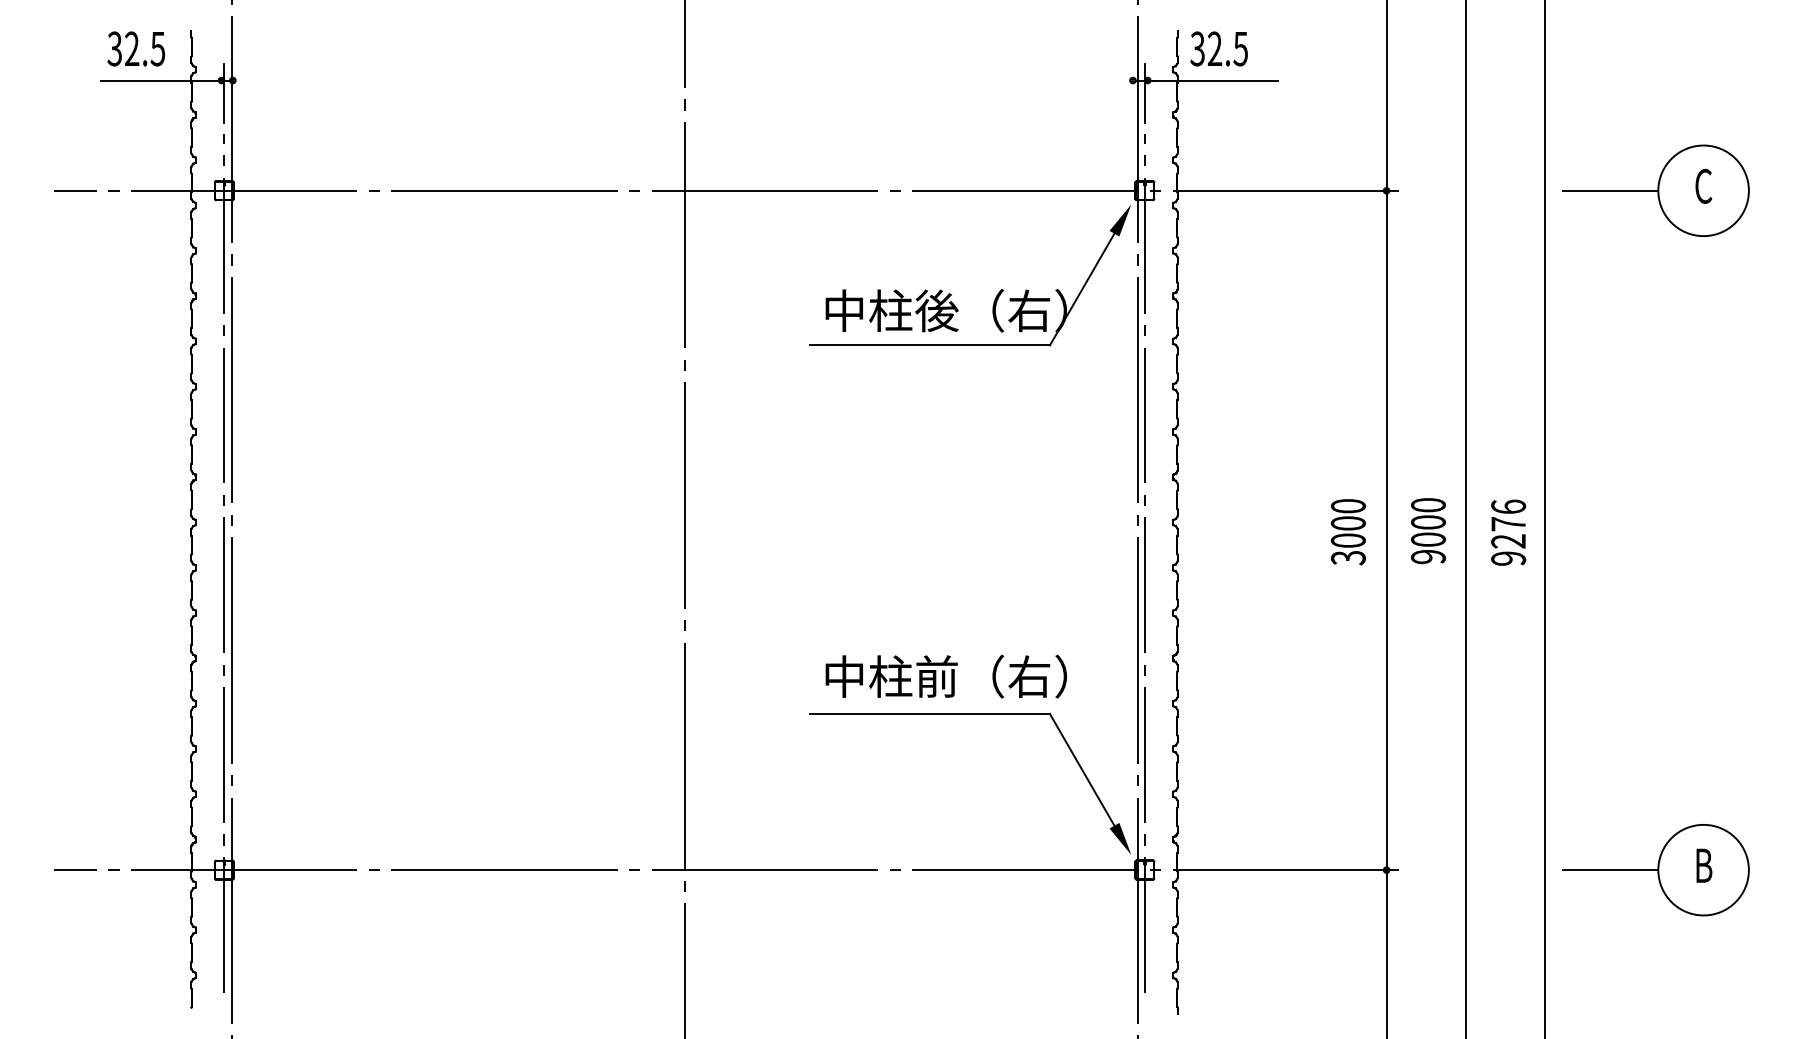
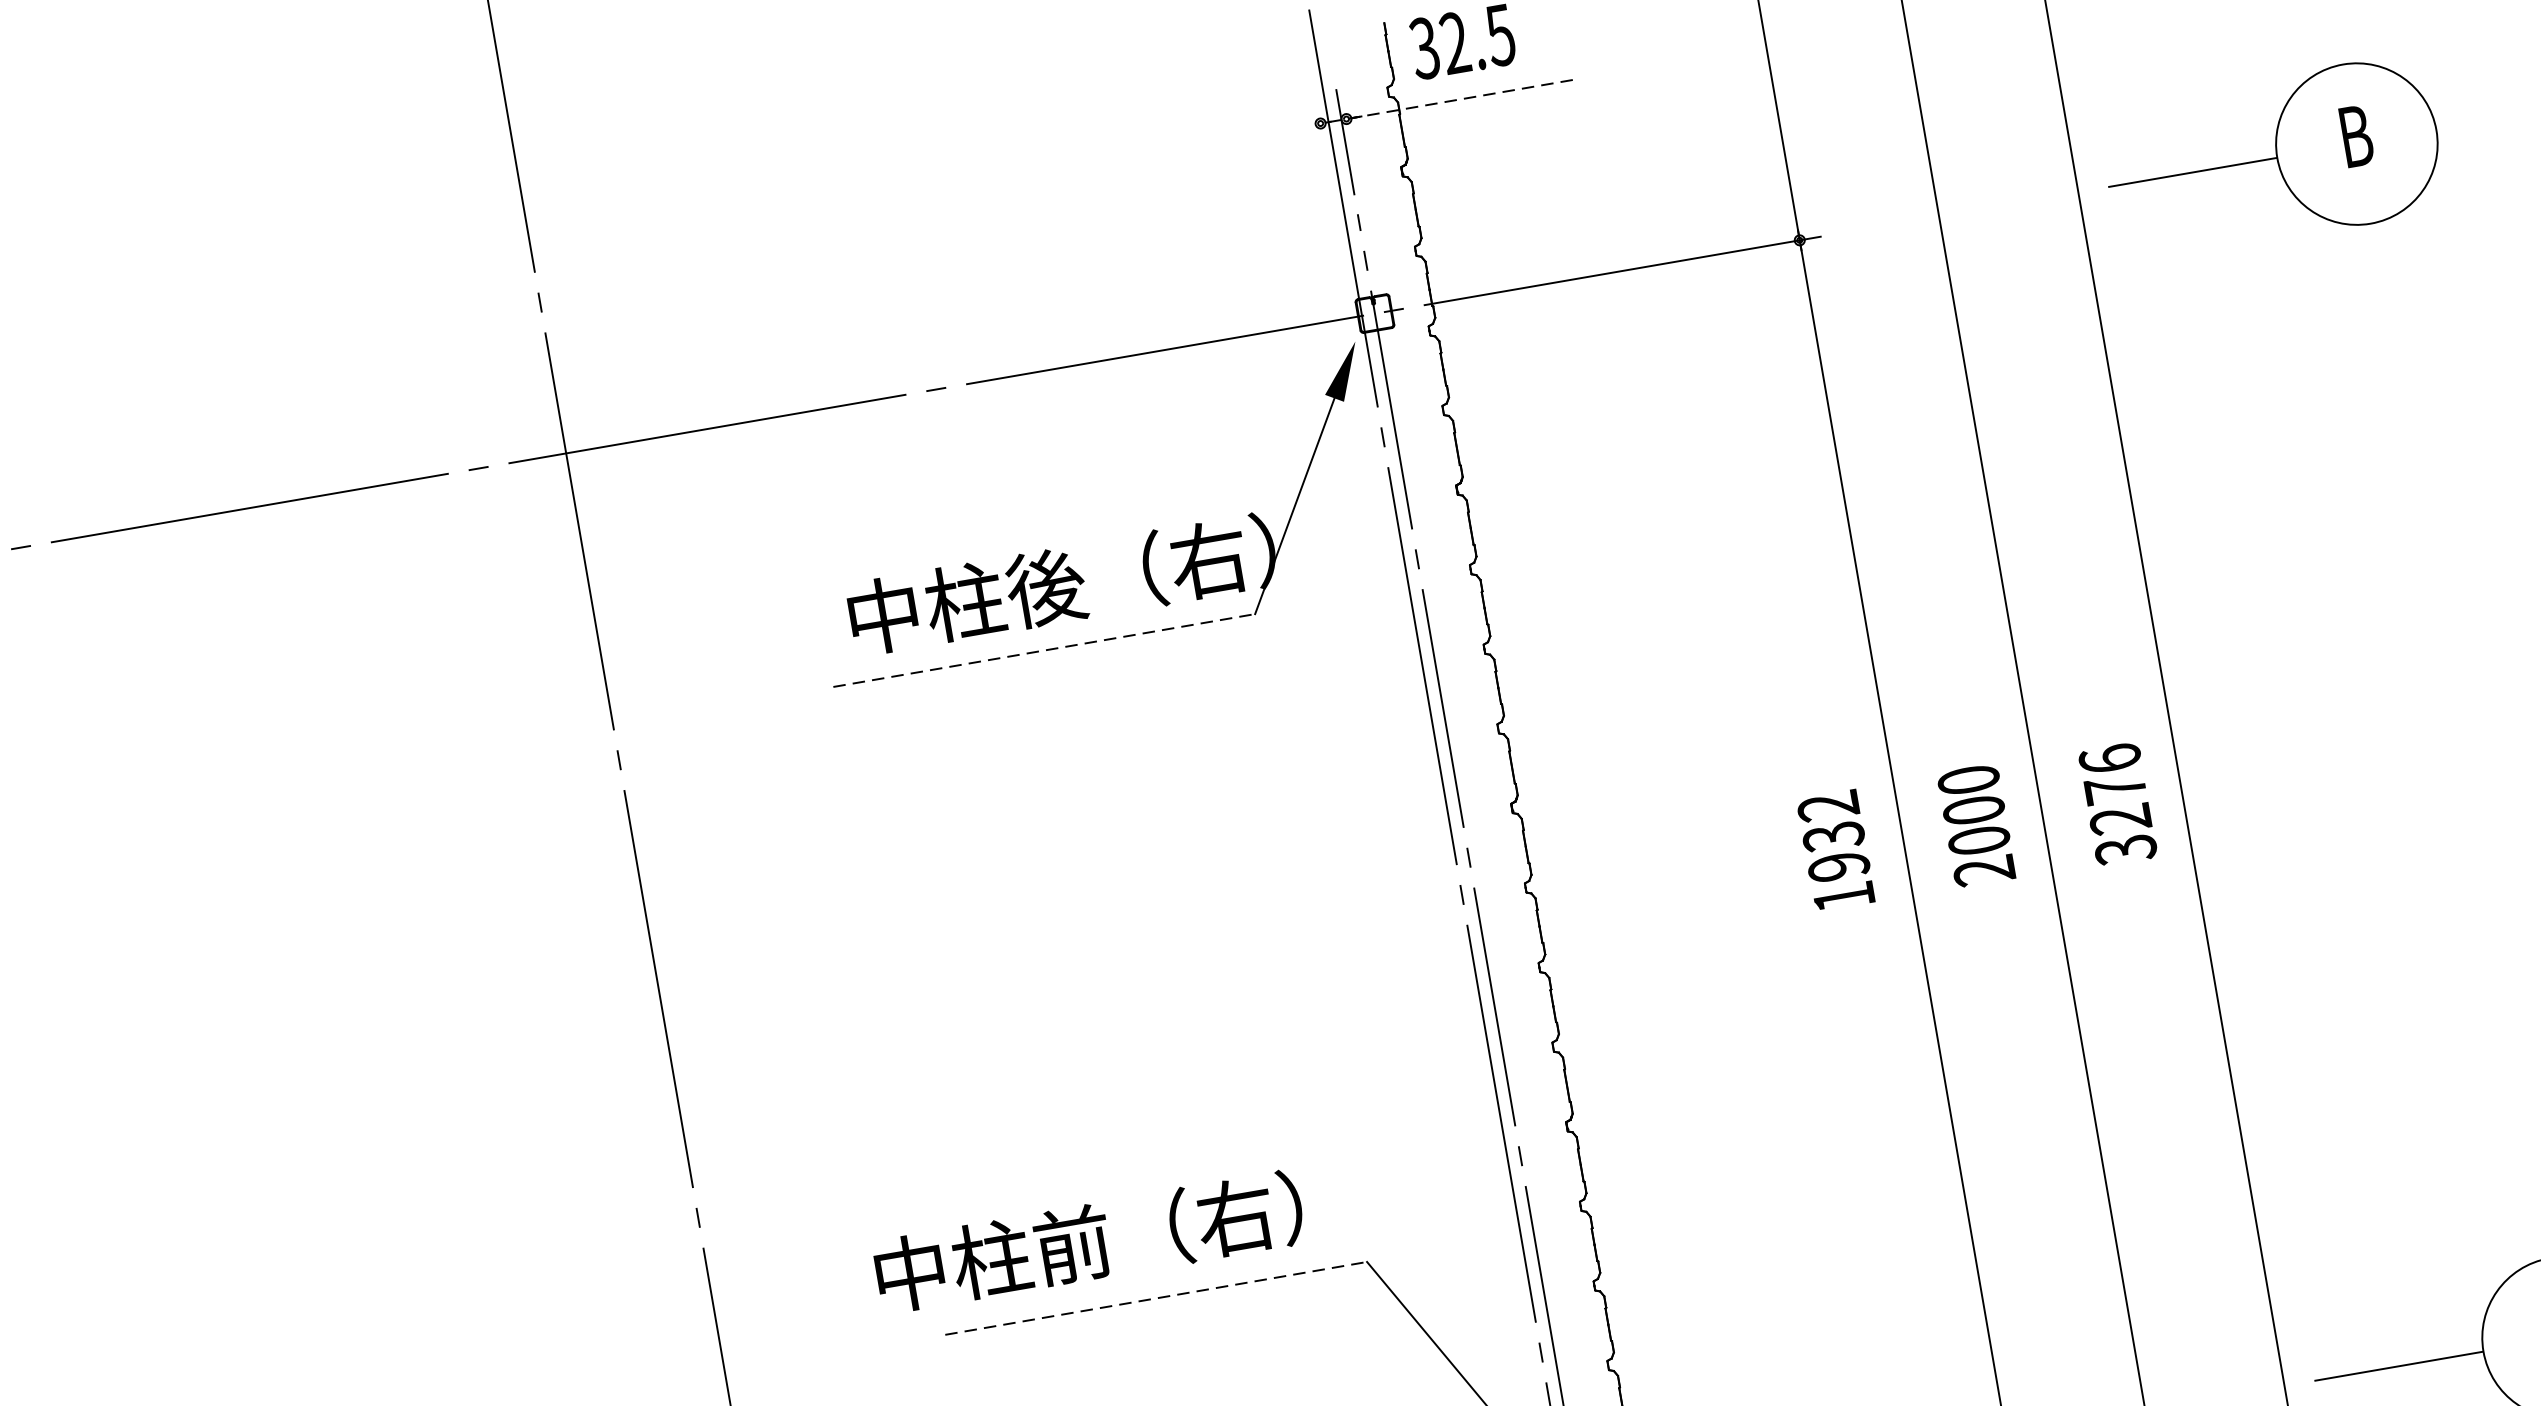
line: (1208, 80) -> (1453, 100), solid -> dashed
text: (1703, 185) -> (2355, 134), C -> B
line: (930, 345) -> (1045, 650), solid -> dashed
text: (1347, 532) -> (1834, 852), 3000 -> 1932
text: (1428, 556) -> (1984, 870), 9000 -> 2000
text: (1508, 558) -> (2125, 849), 9276 -> 3276
text: (945, 676) -> (1087, 1242), moved
line: (930, 714) -> (1157, 1299), solid -> dashed

